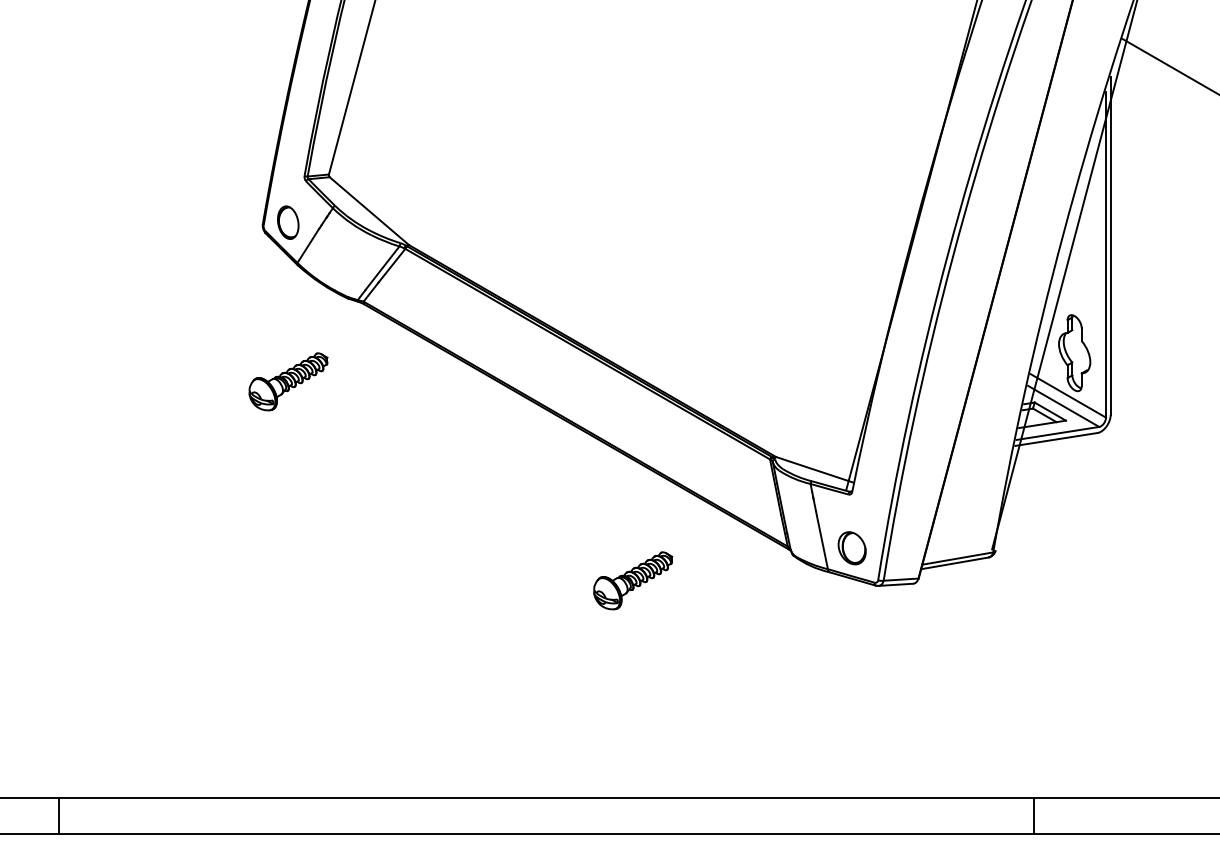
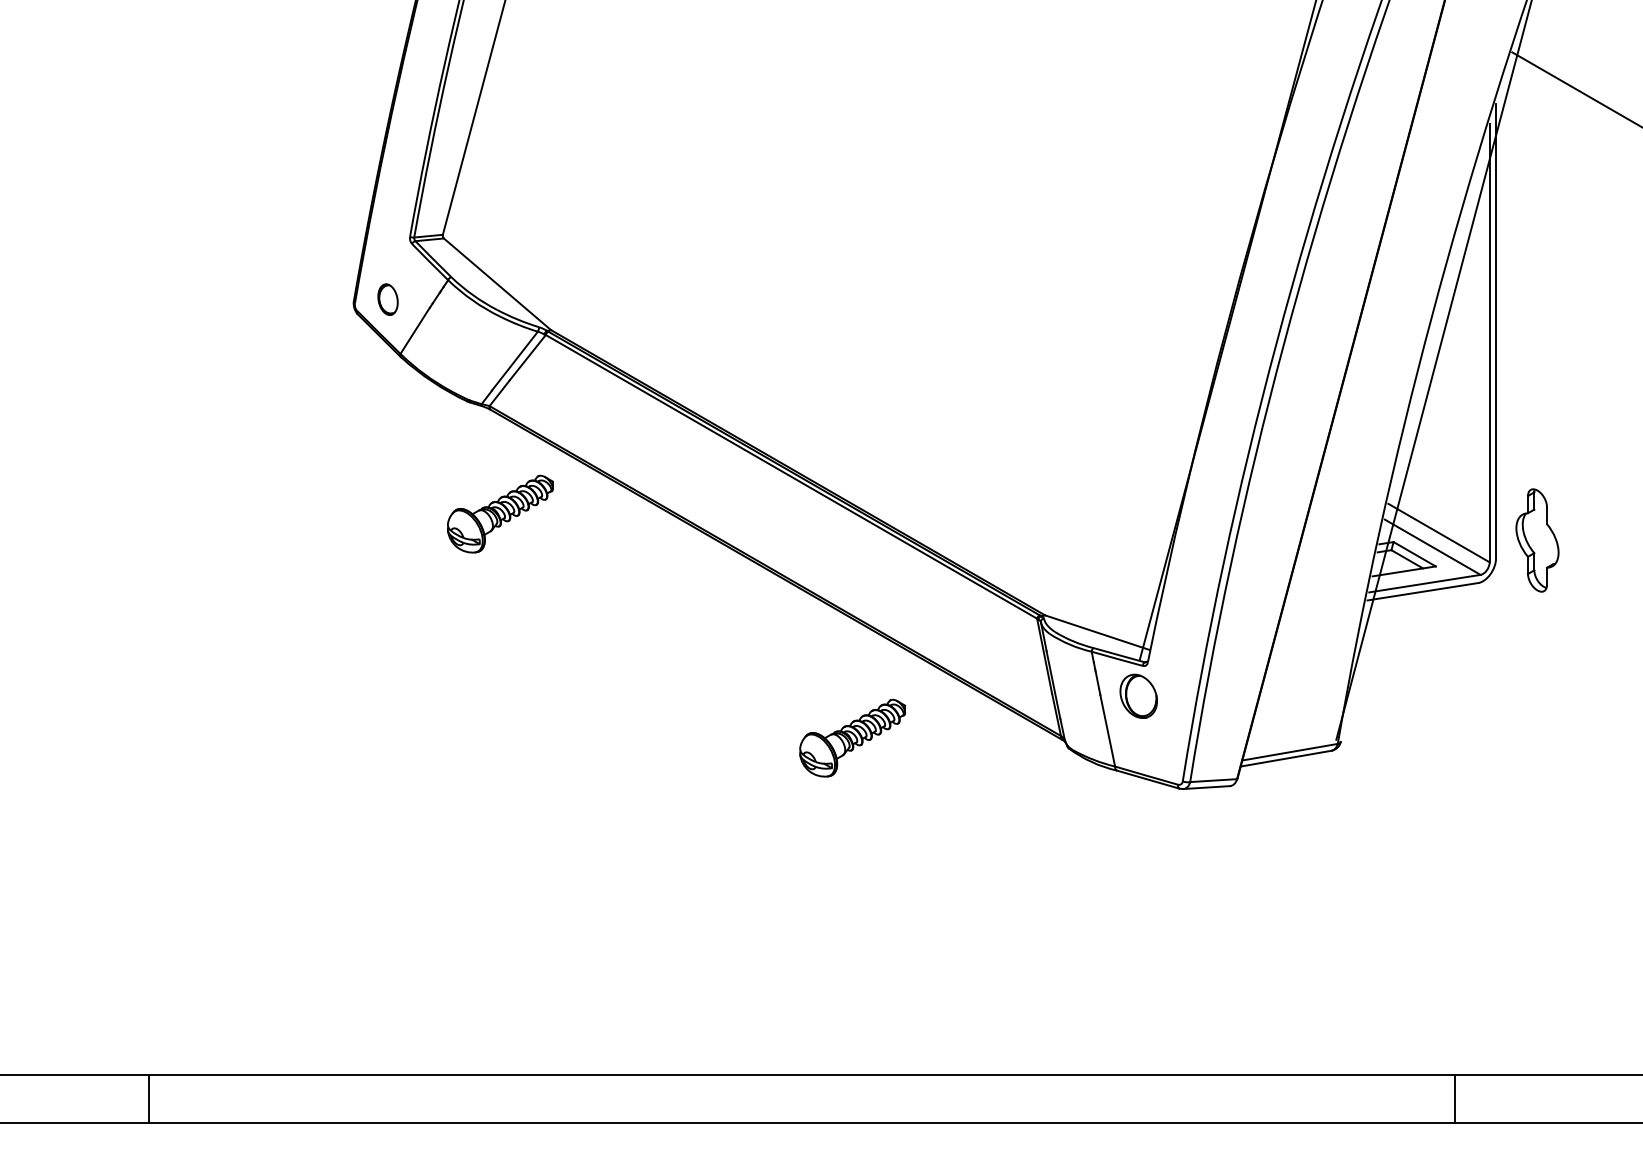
part: (287, 222) -> (387, 299), size x0.7
part: (1074, 353) -> (1537, 540), moved
part: (288, 381) -> (500, 513), moved
part: (851, 547) -> (1138, 695), moved
part: (633, 580) -> (852, 737), moved
line: (59, 816) -> (148, 1099), moved
line: (1034, 816) -> (1455, 1099), moved

